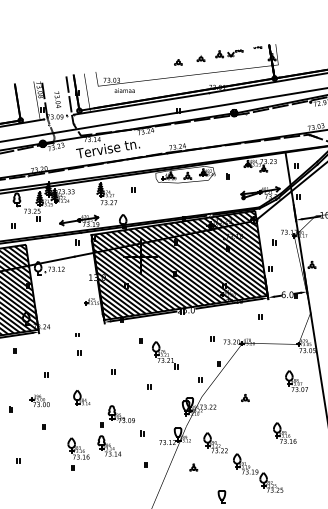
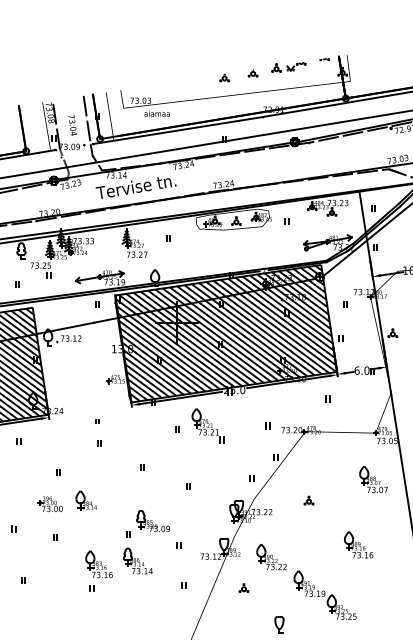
part: (164, 355) -> (207, 425), moved
part: (81, 397) -> (85, 500), moved
part: (10, 409) -> (13, 528), moved

